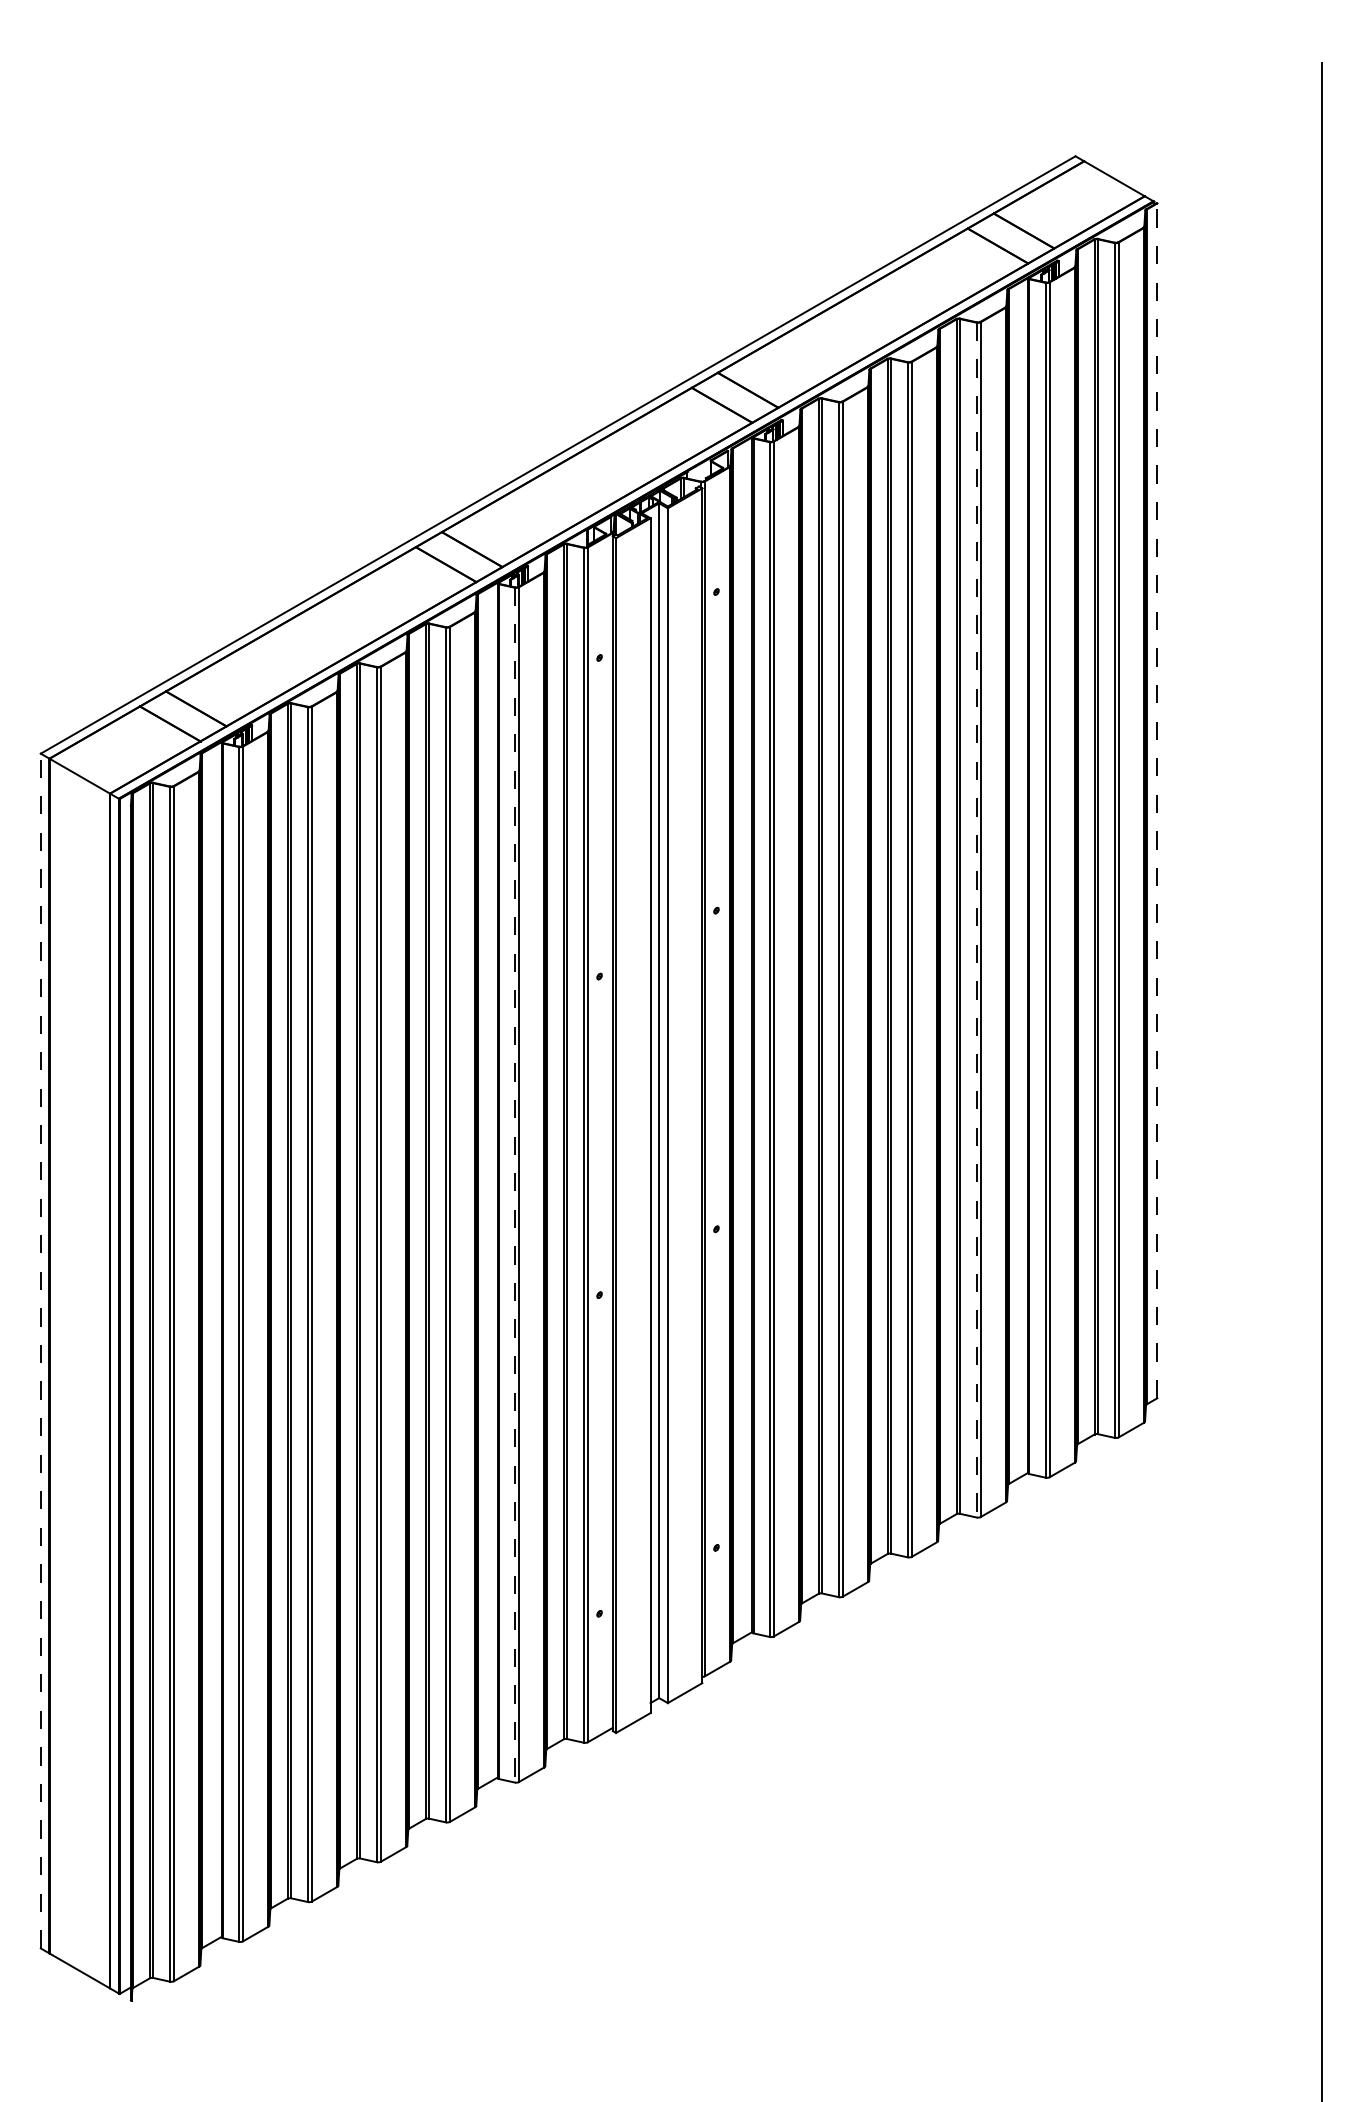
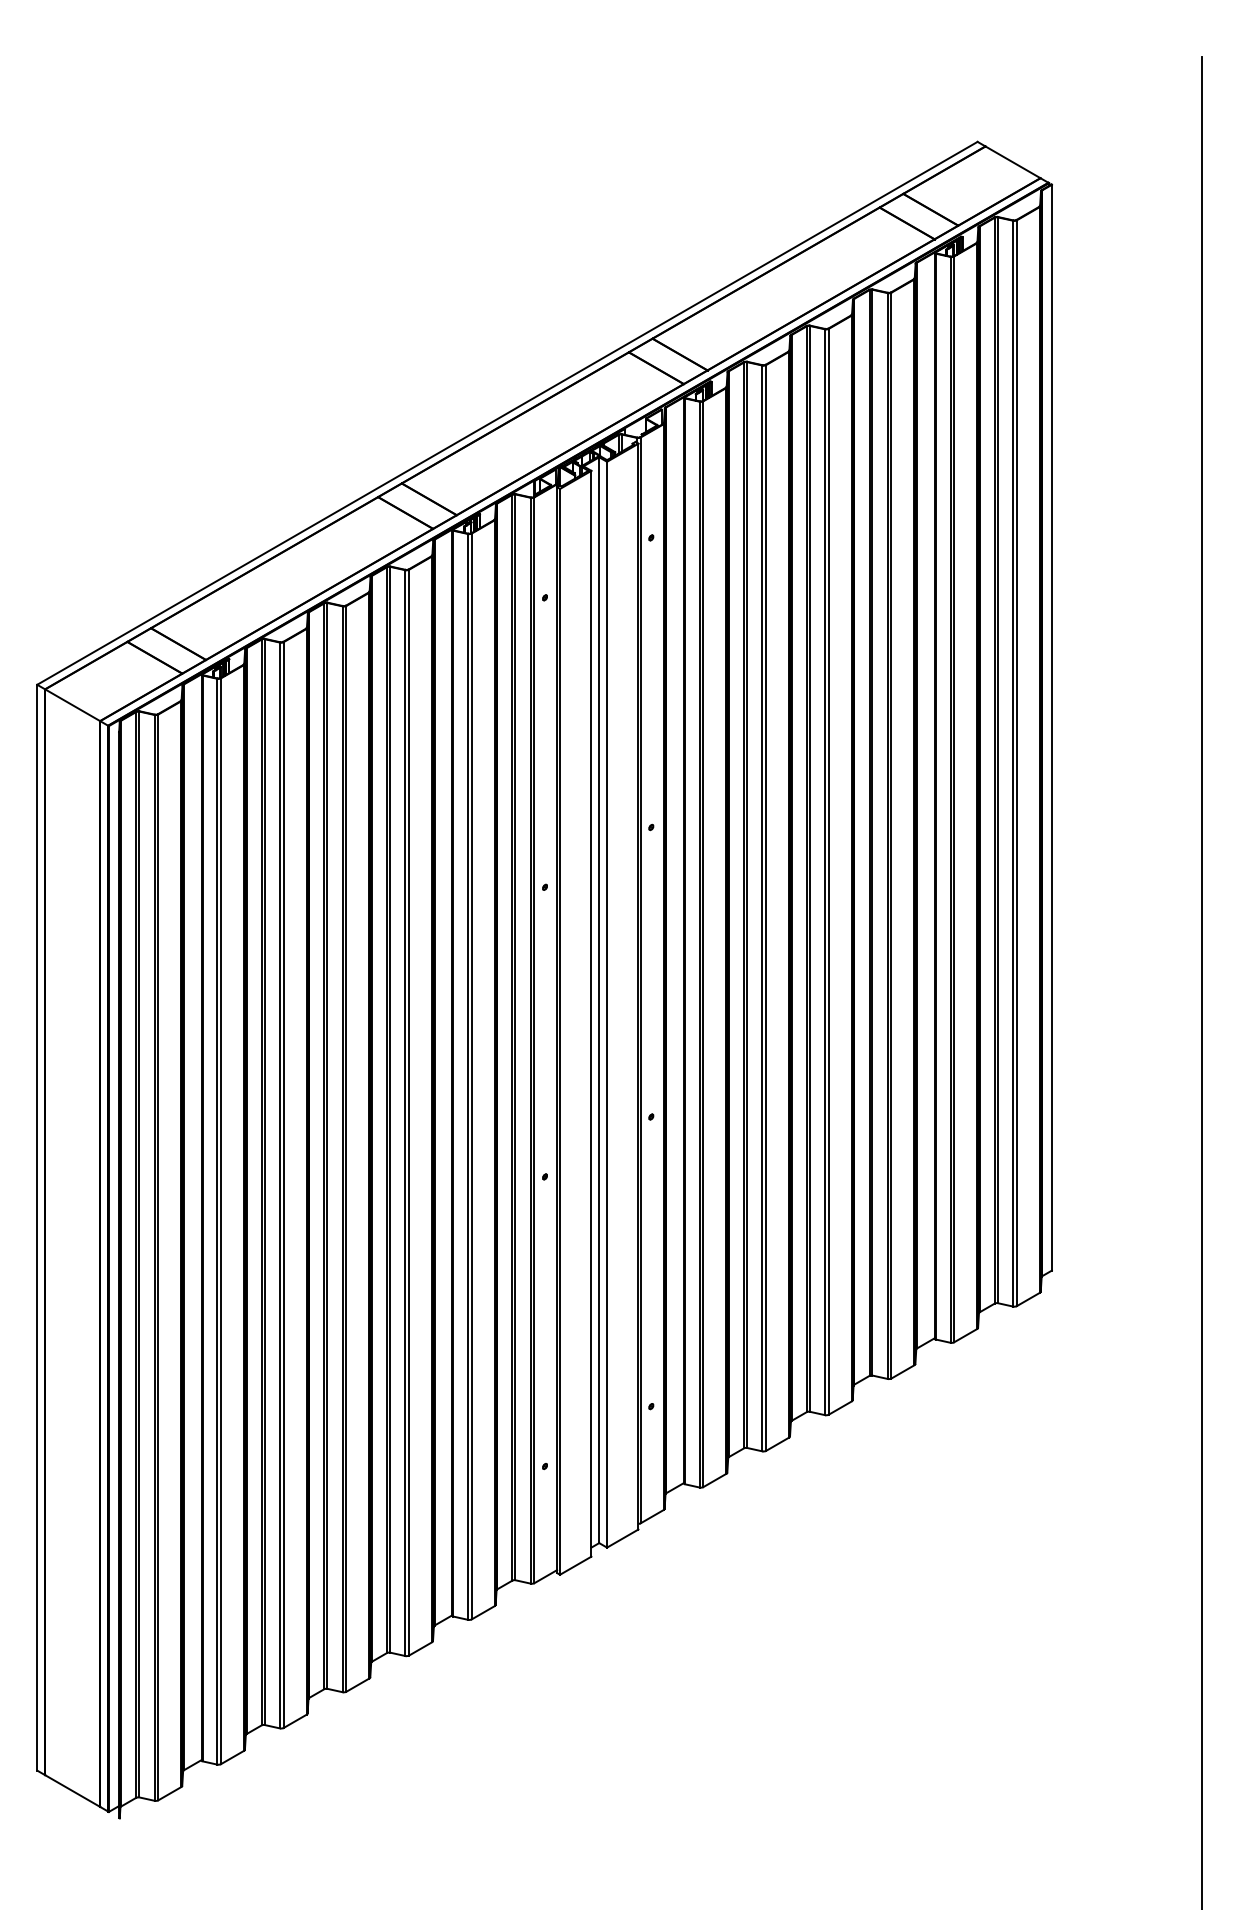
line: (1157, 800) -> (1052, 727), dashed -> solid
line: (976, 920) -> (887, 836), dashed -> solid
line: (514, 1185) -> (467, 1077), dashed -> solid
line: (40, 1350) -> (36, 1227), dashed -> solid

